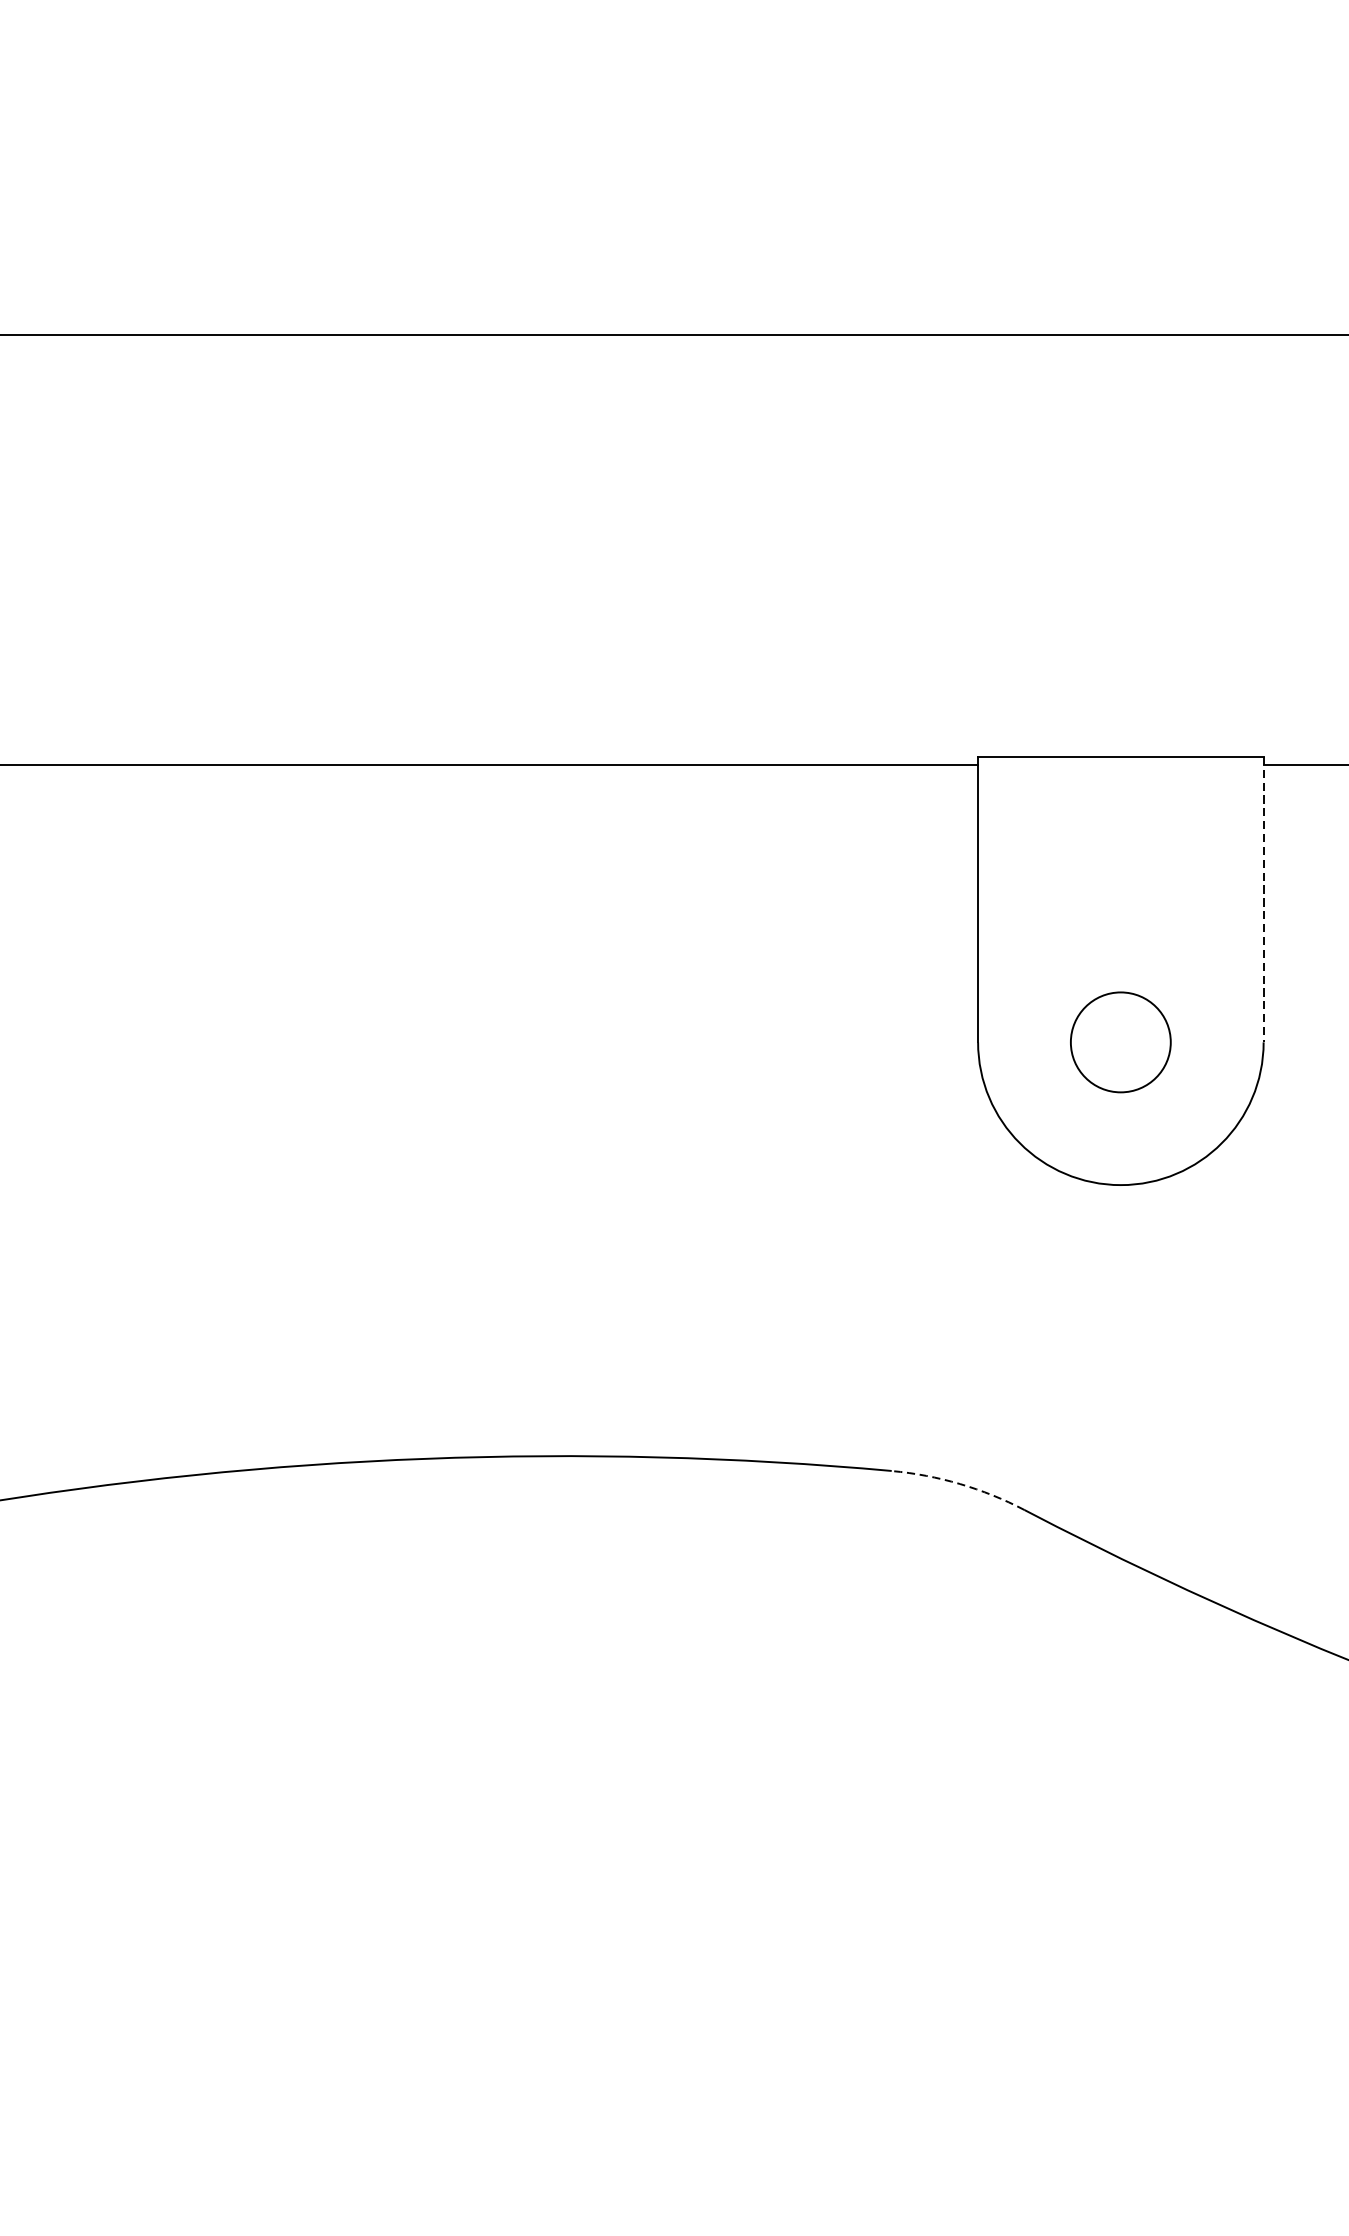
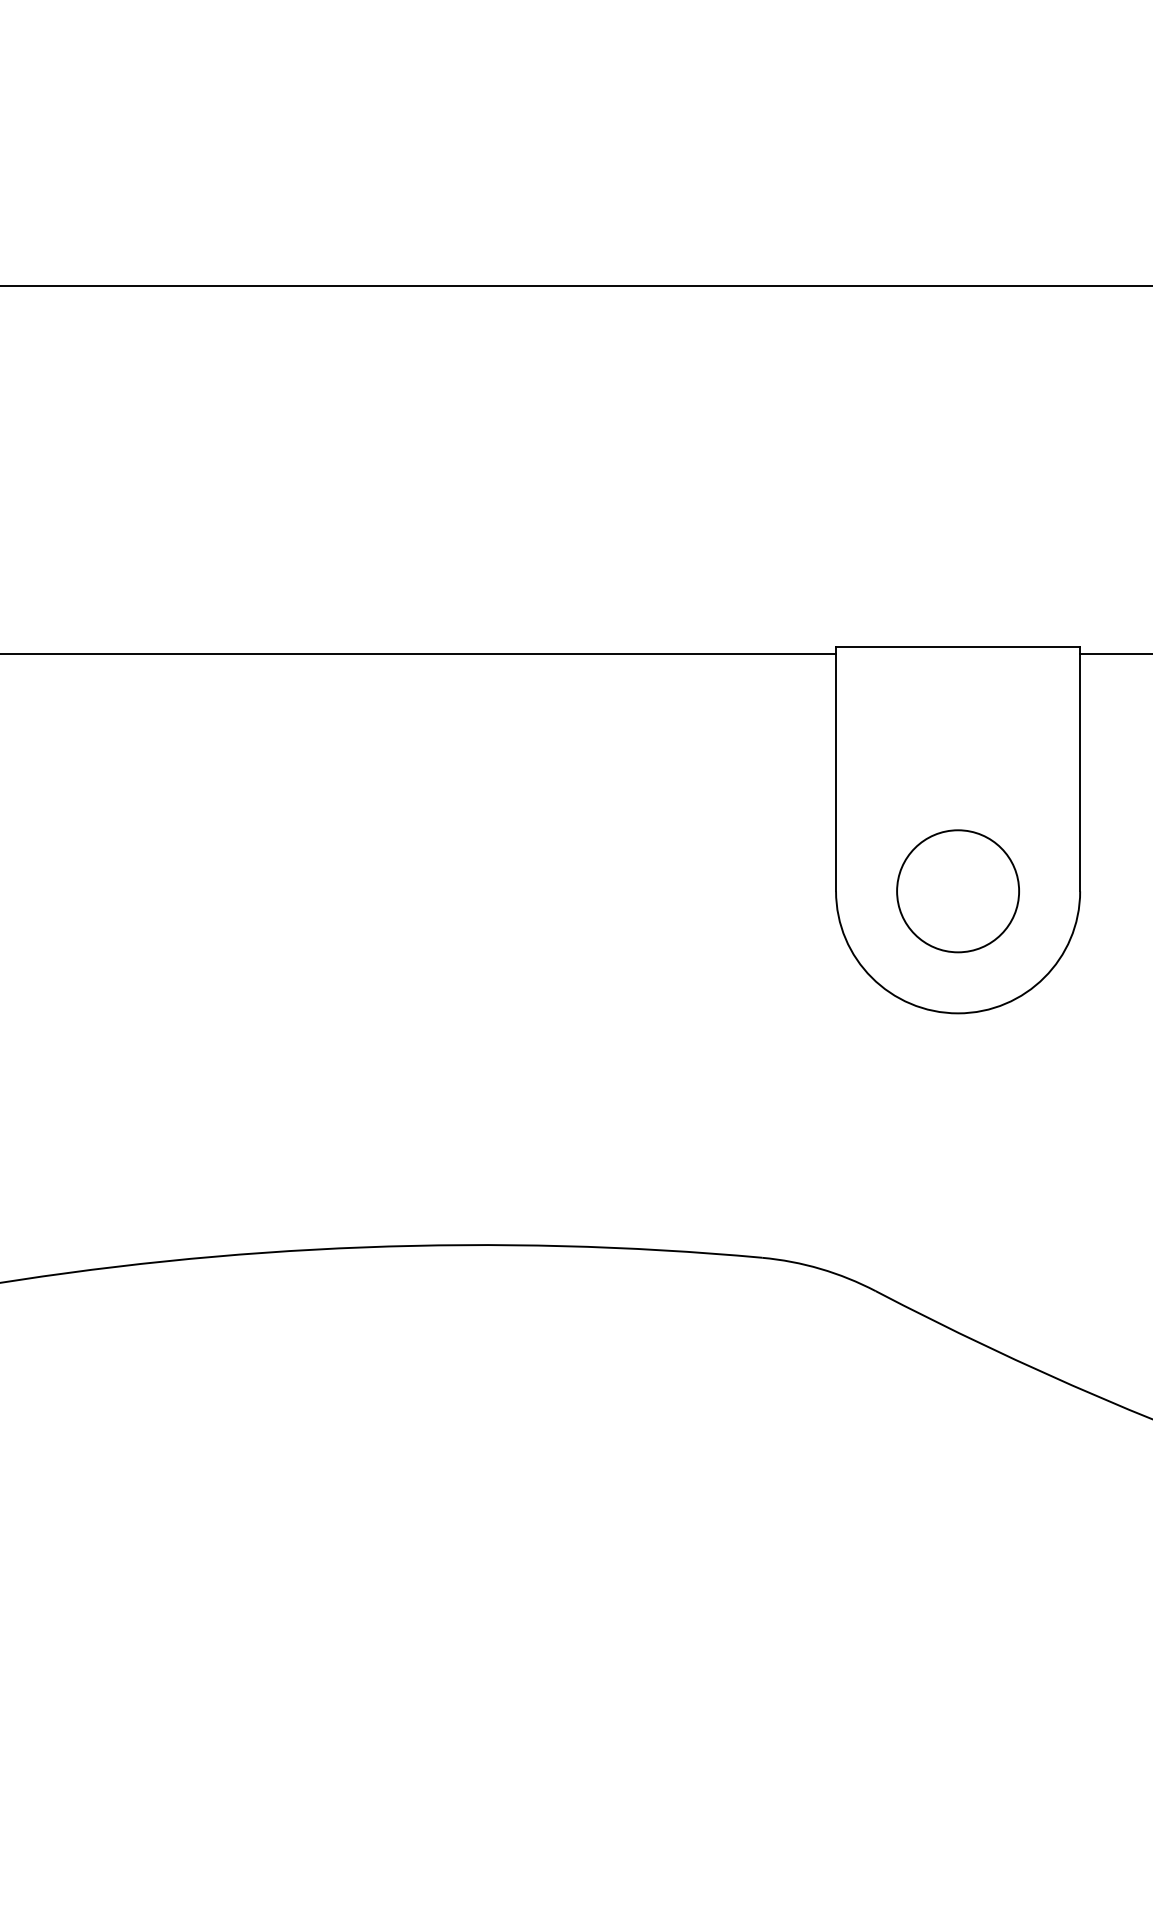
line: (1264, 899) -> (1080, 769), dashed -> solid
circle: (1120, 1042) -> (957, 891), size x1.43
arc: (959, 1483) -> (820, 1268), dashed -> solid

